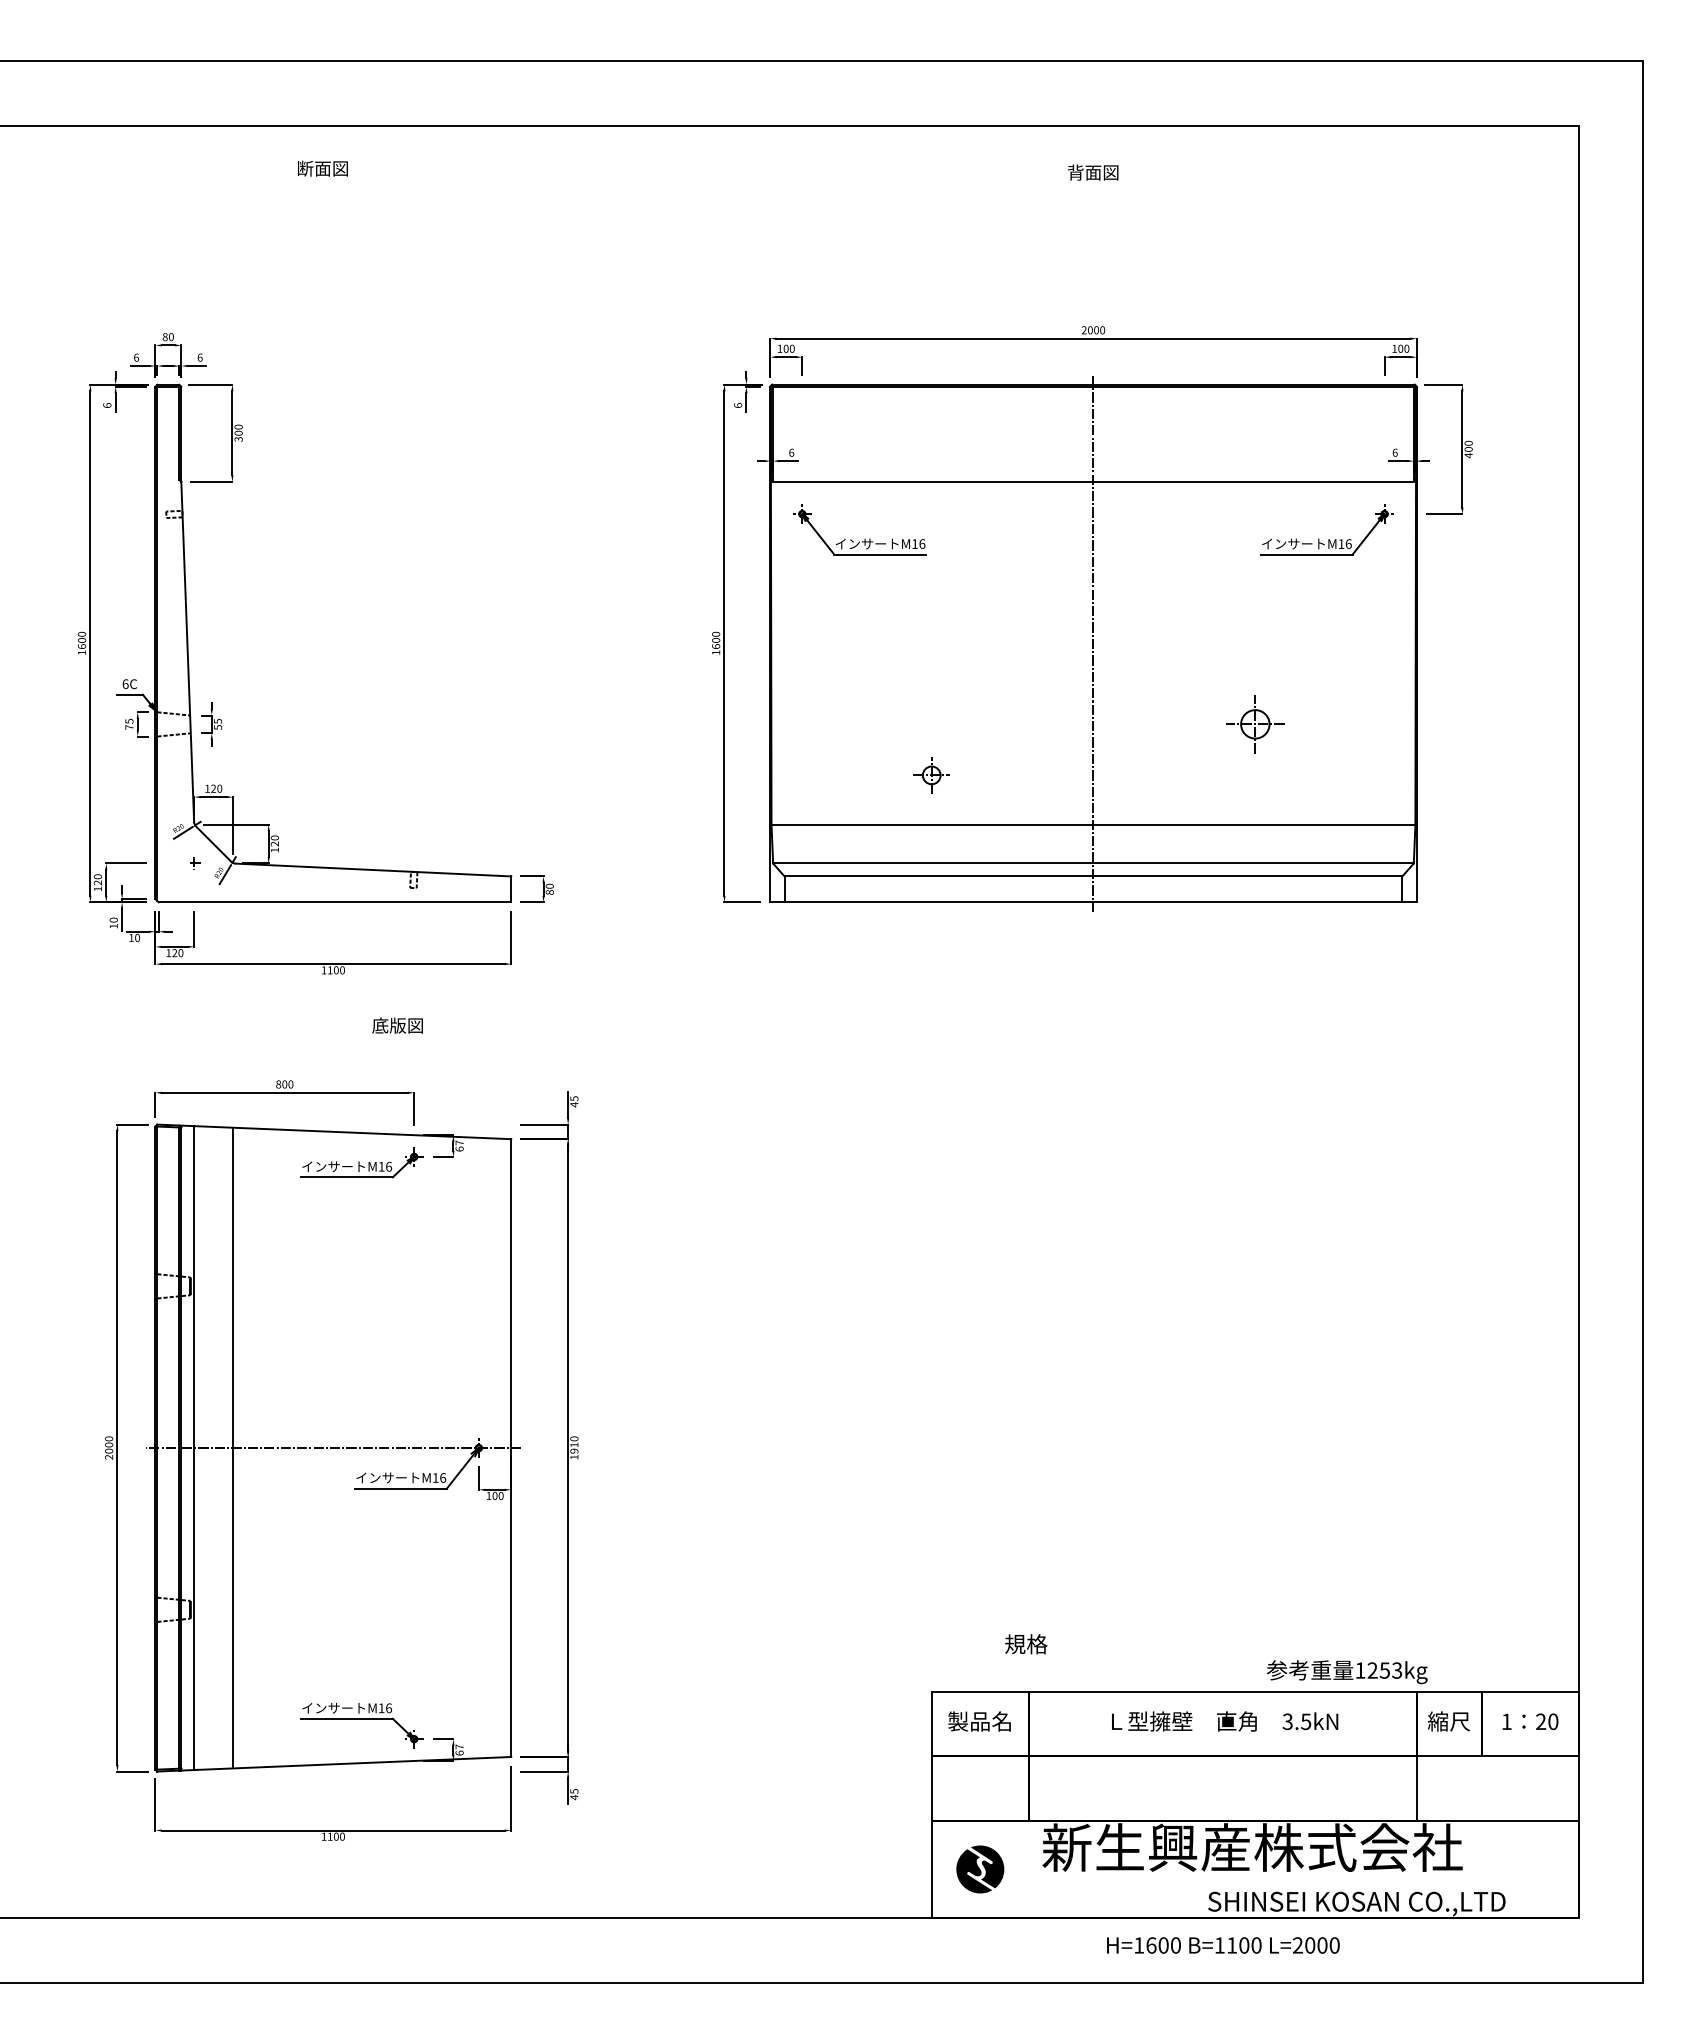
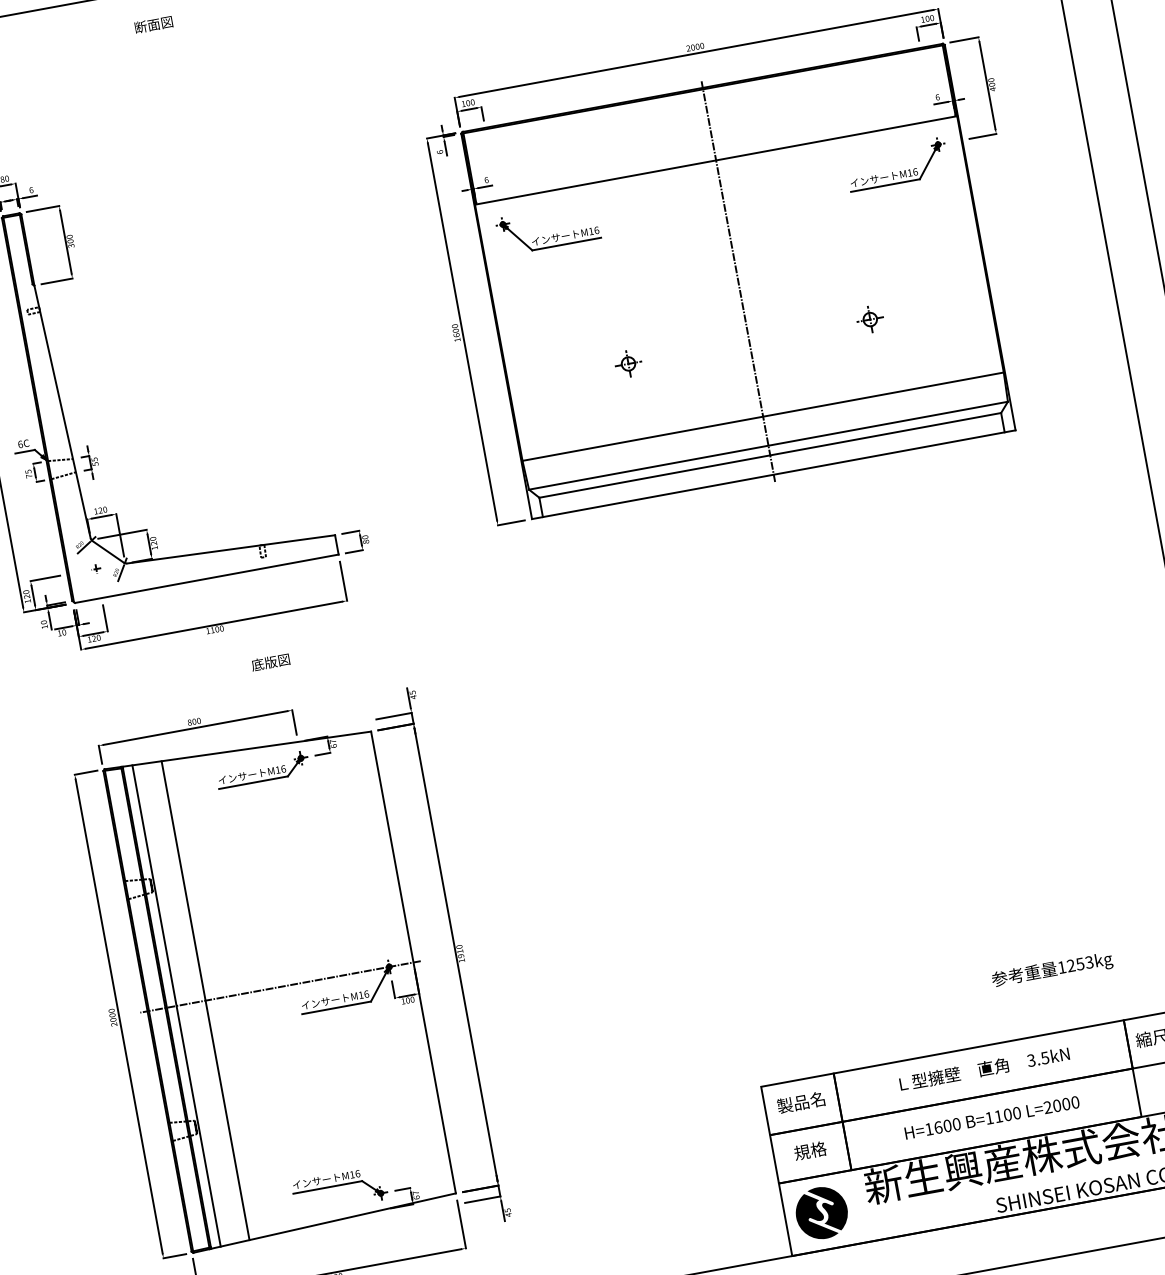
text: (322, 168) -> (153, 24), moved
part: (1254, 724) -> (869, 319), size x0.62
part: (931, 775) -> (628, 364), moved
text: (1026, 1644) -> (810, 1151), moved
text: (1346, 1672) -> (1051, 970), moved
part: (980, 1869) -> (822, 1213), size x1.43
text: (1223, 1945) -> (992, 1117), moved

